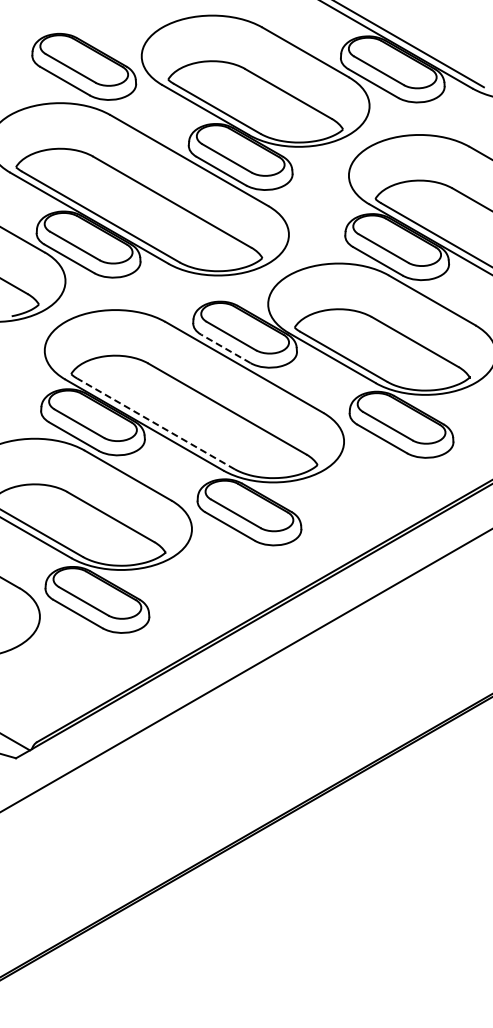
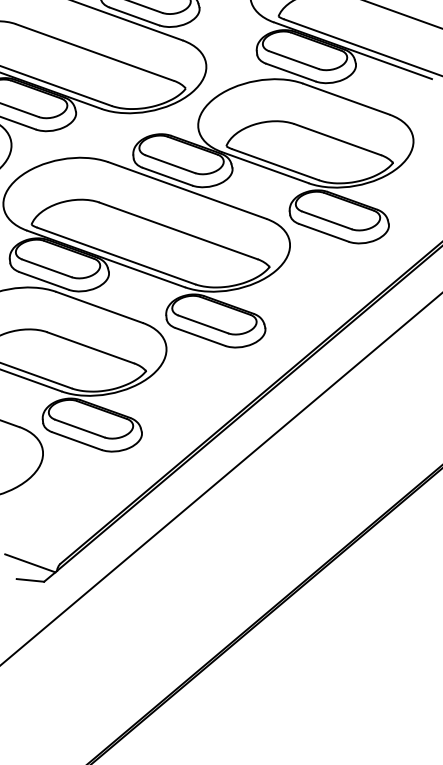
line: (225, 348) -> (167, 176), dashed -> solid
line: (155, 423) -> (115, 255), dashed -> solid

